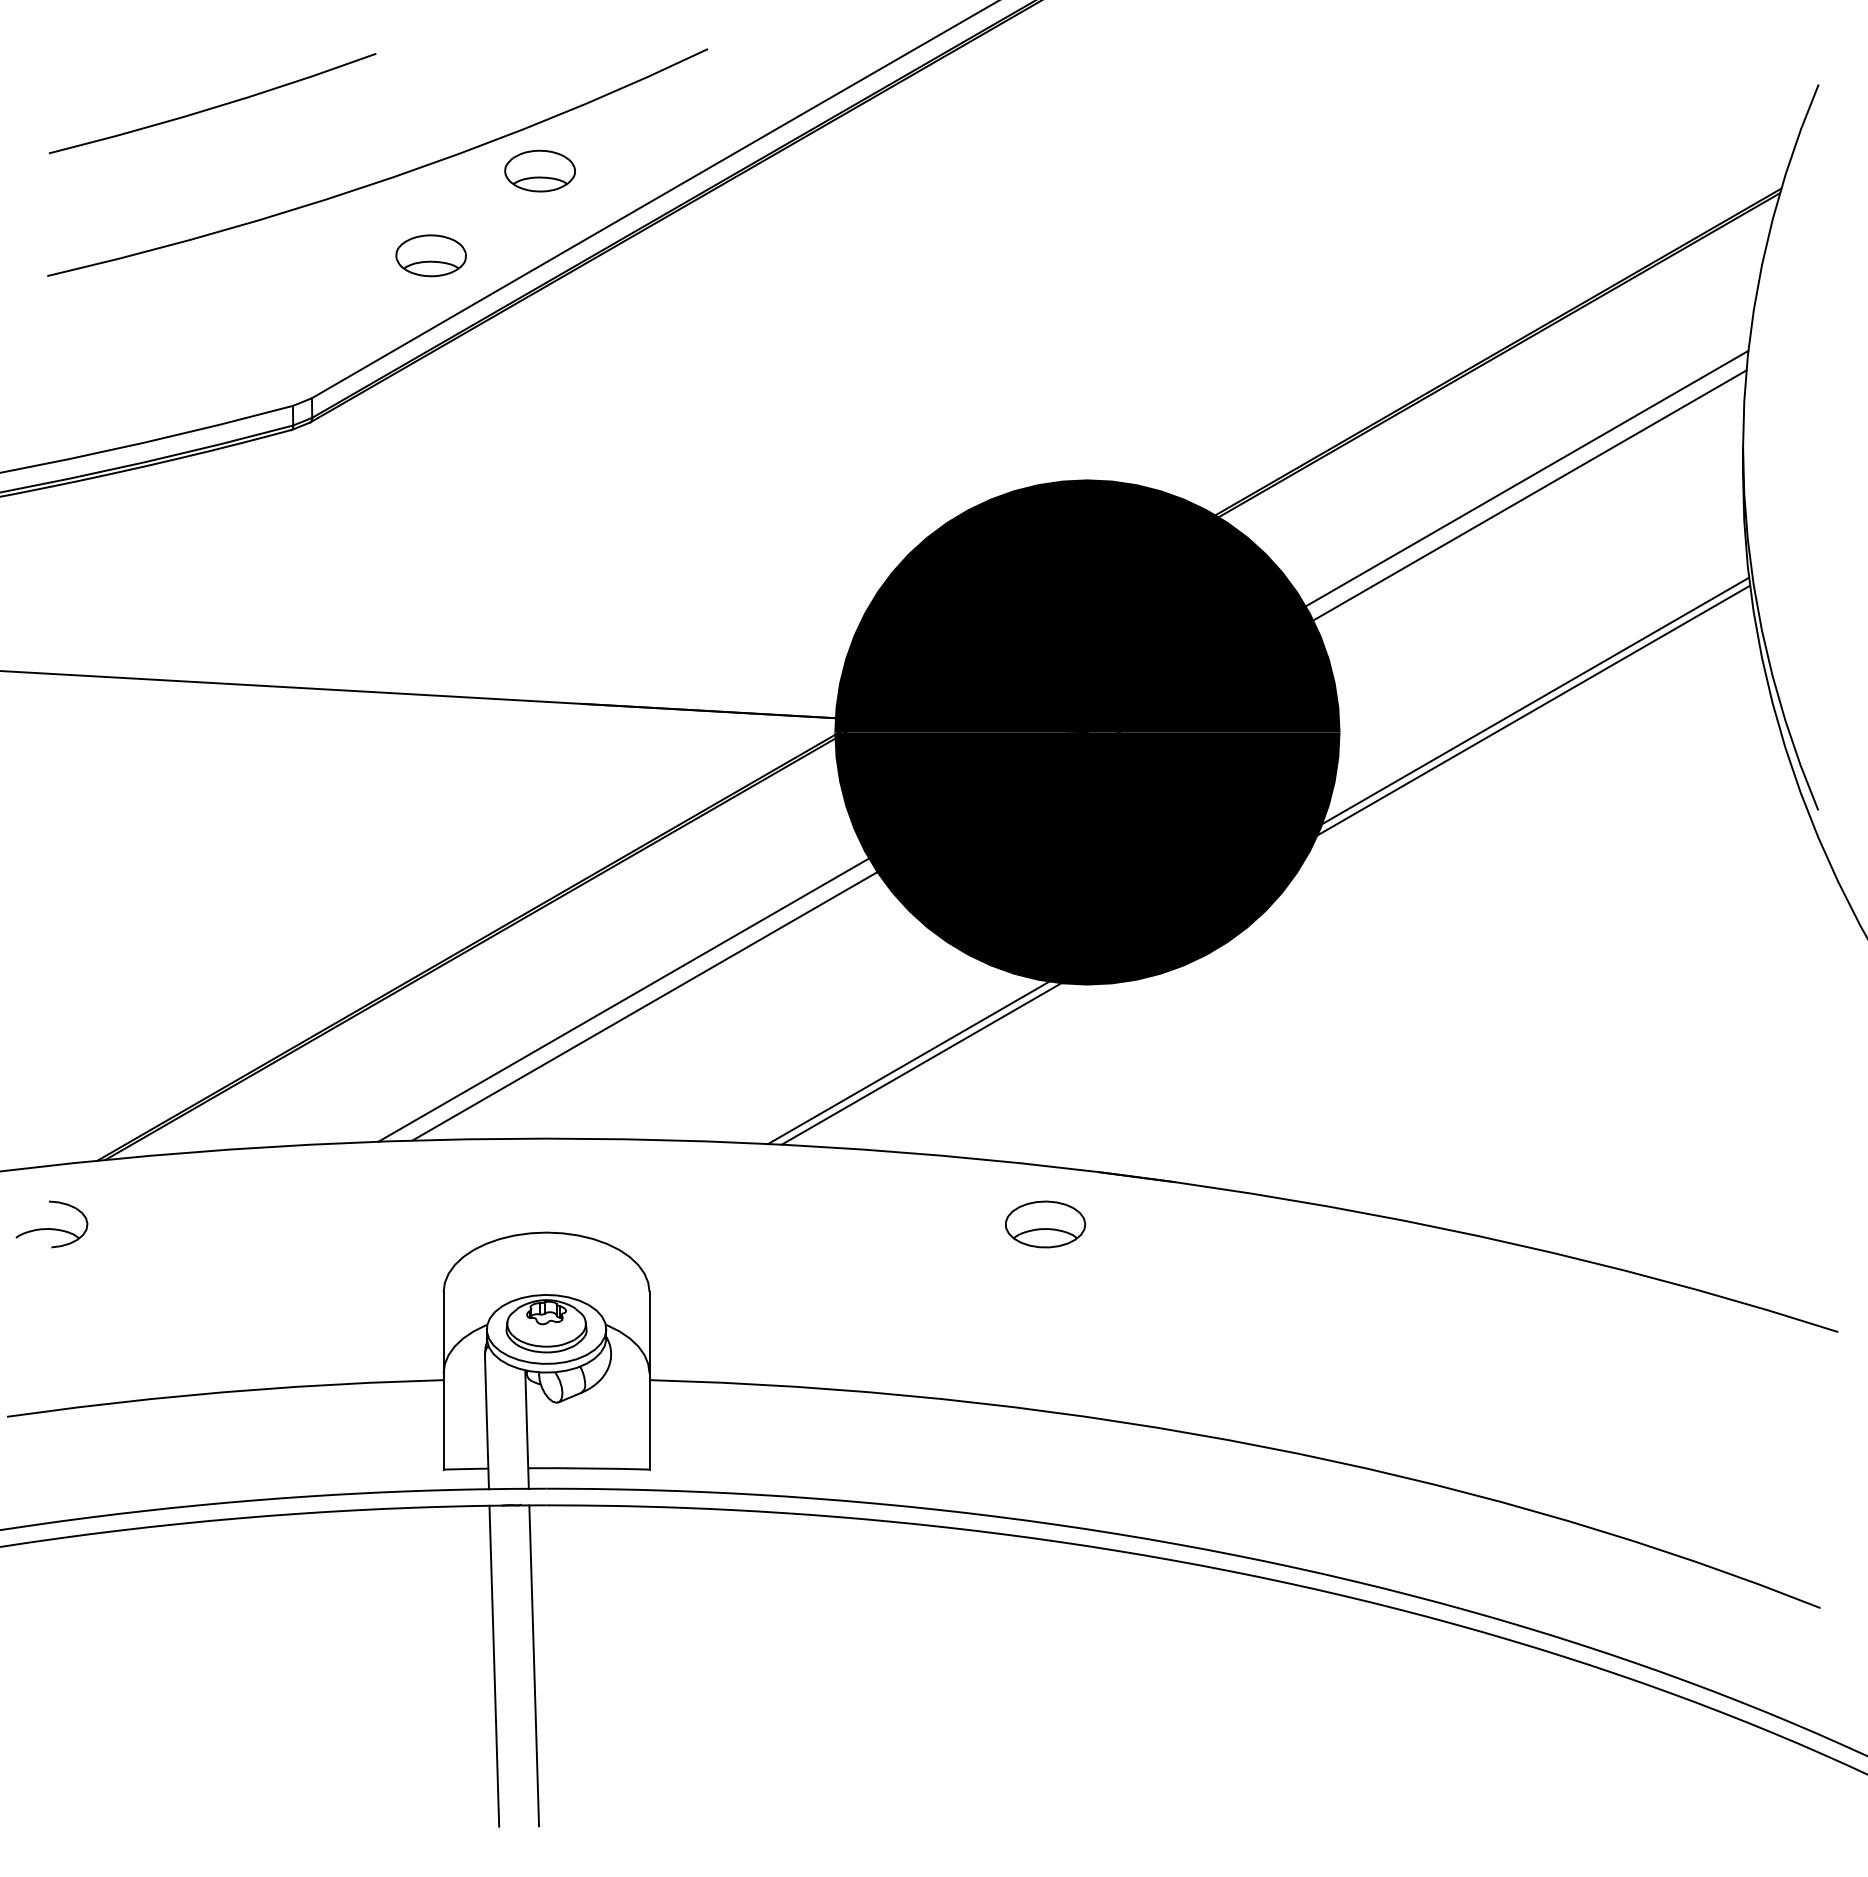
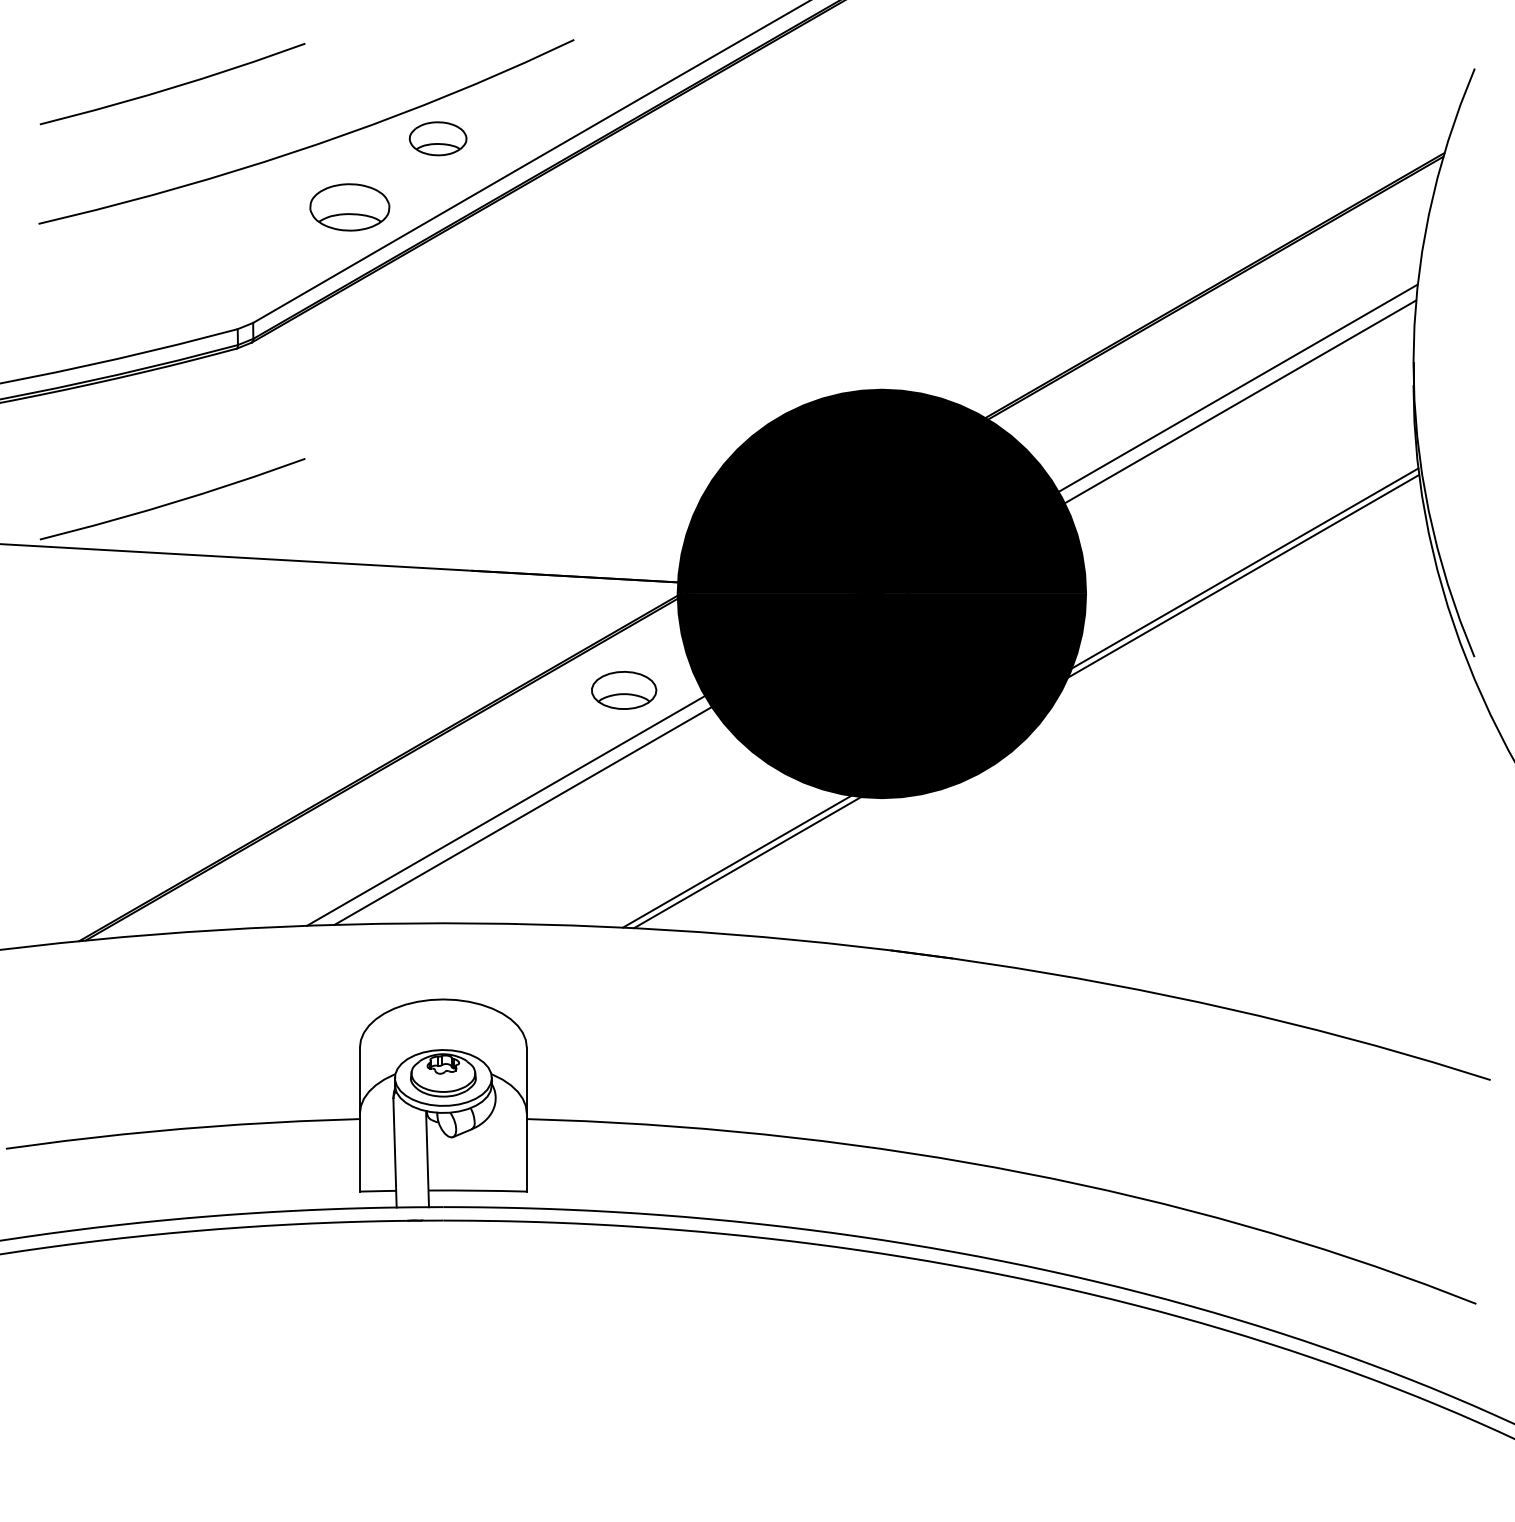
part: (430, 255) -> (349, 207), size x1.4
curve: (214, 618) -> (174, 501), added
part: (51, 1224) -> (41, 992), removed
part: (1045, 1224) -> (624, 690), moved
line: (494, 1665) -> (401, 1350), removed
line: (534, 1665) -> (433, 1350), removed

